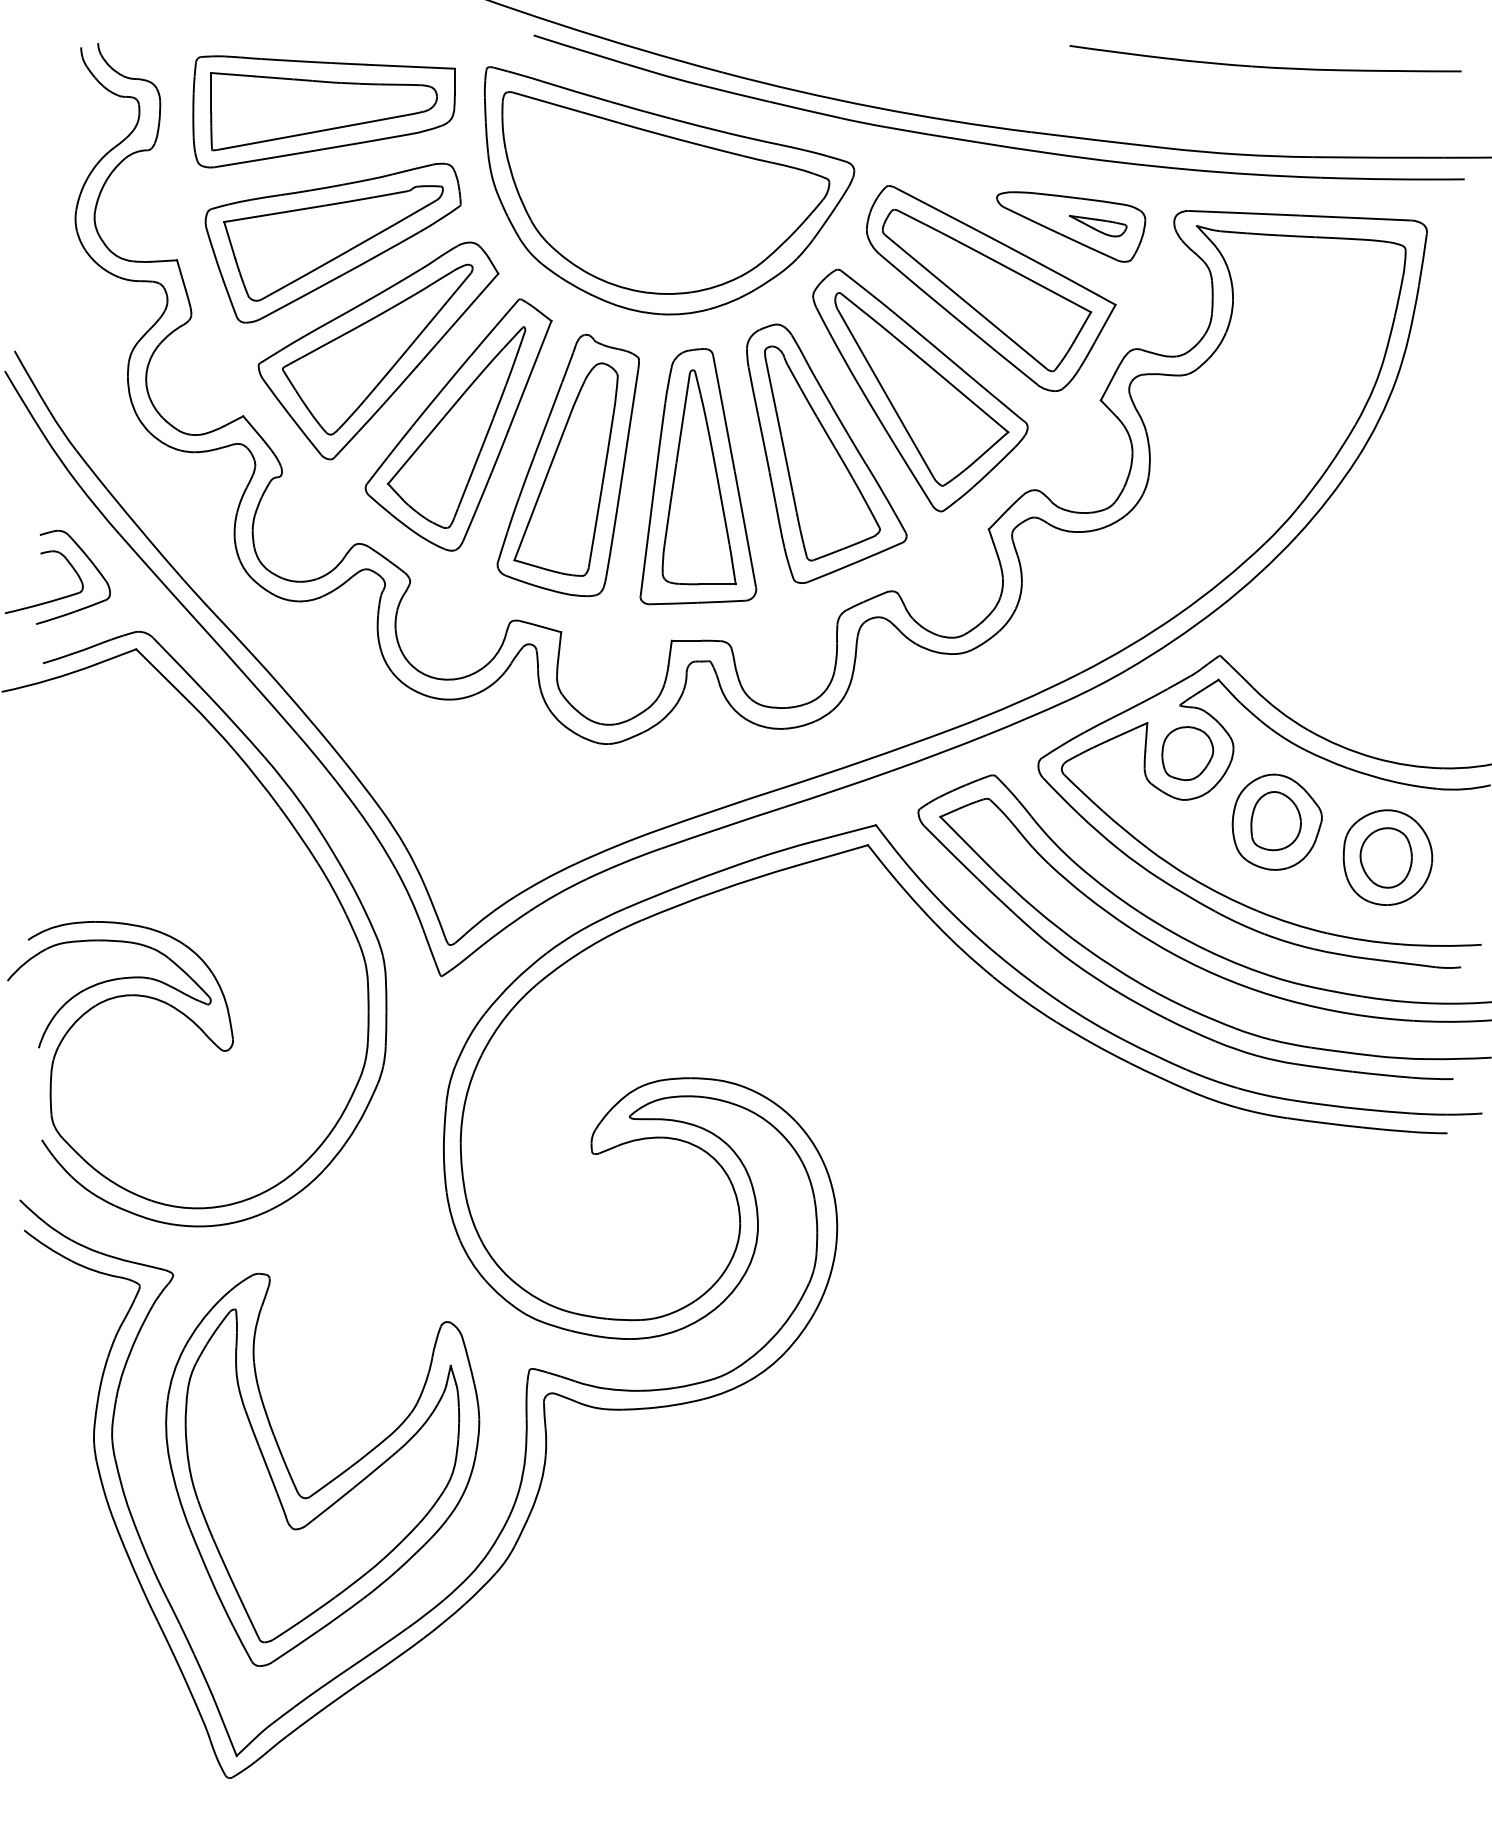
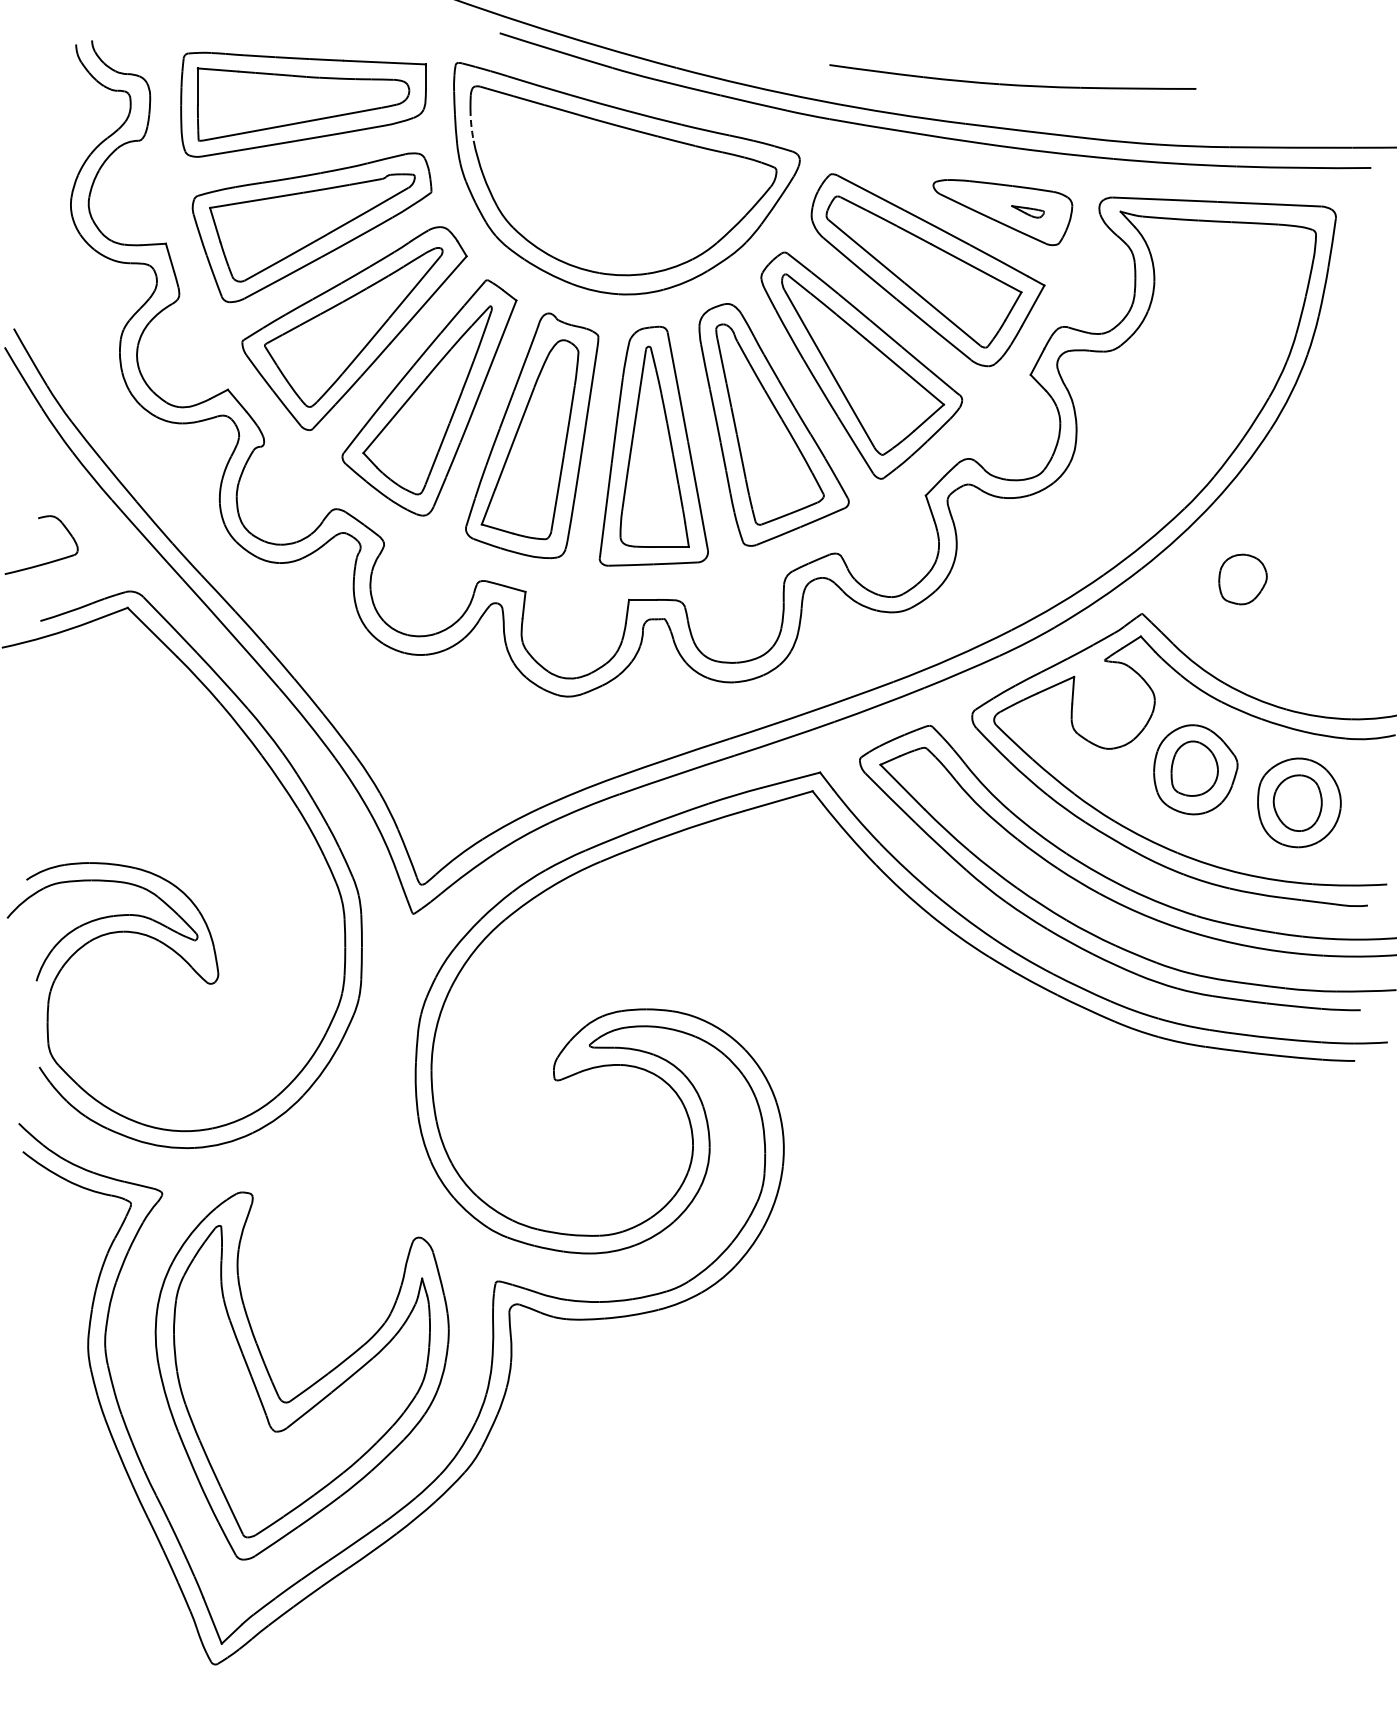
part: (1265, 66) -> (1012, 84), moved
arc: (503, 132) -> (471, 124), solid -> dashed
part: (1097, 225) -> (1027, 211), size x0.6
part: (91, 563) -> (85, 527), removed
part: (1187, 753) -> (1242, 579), moved

